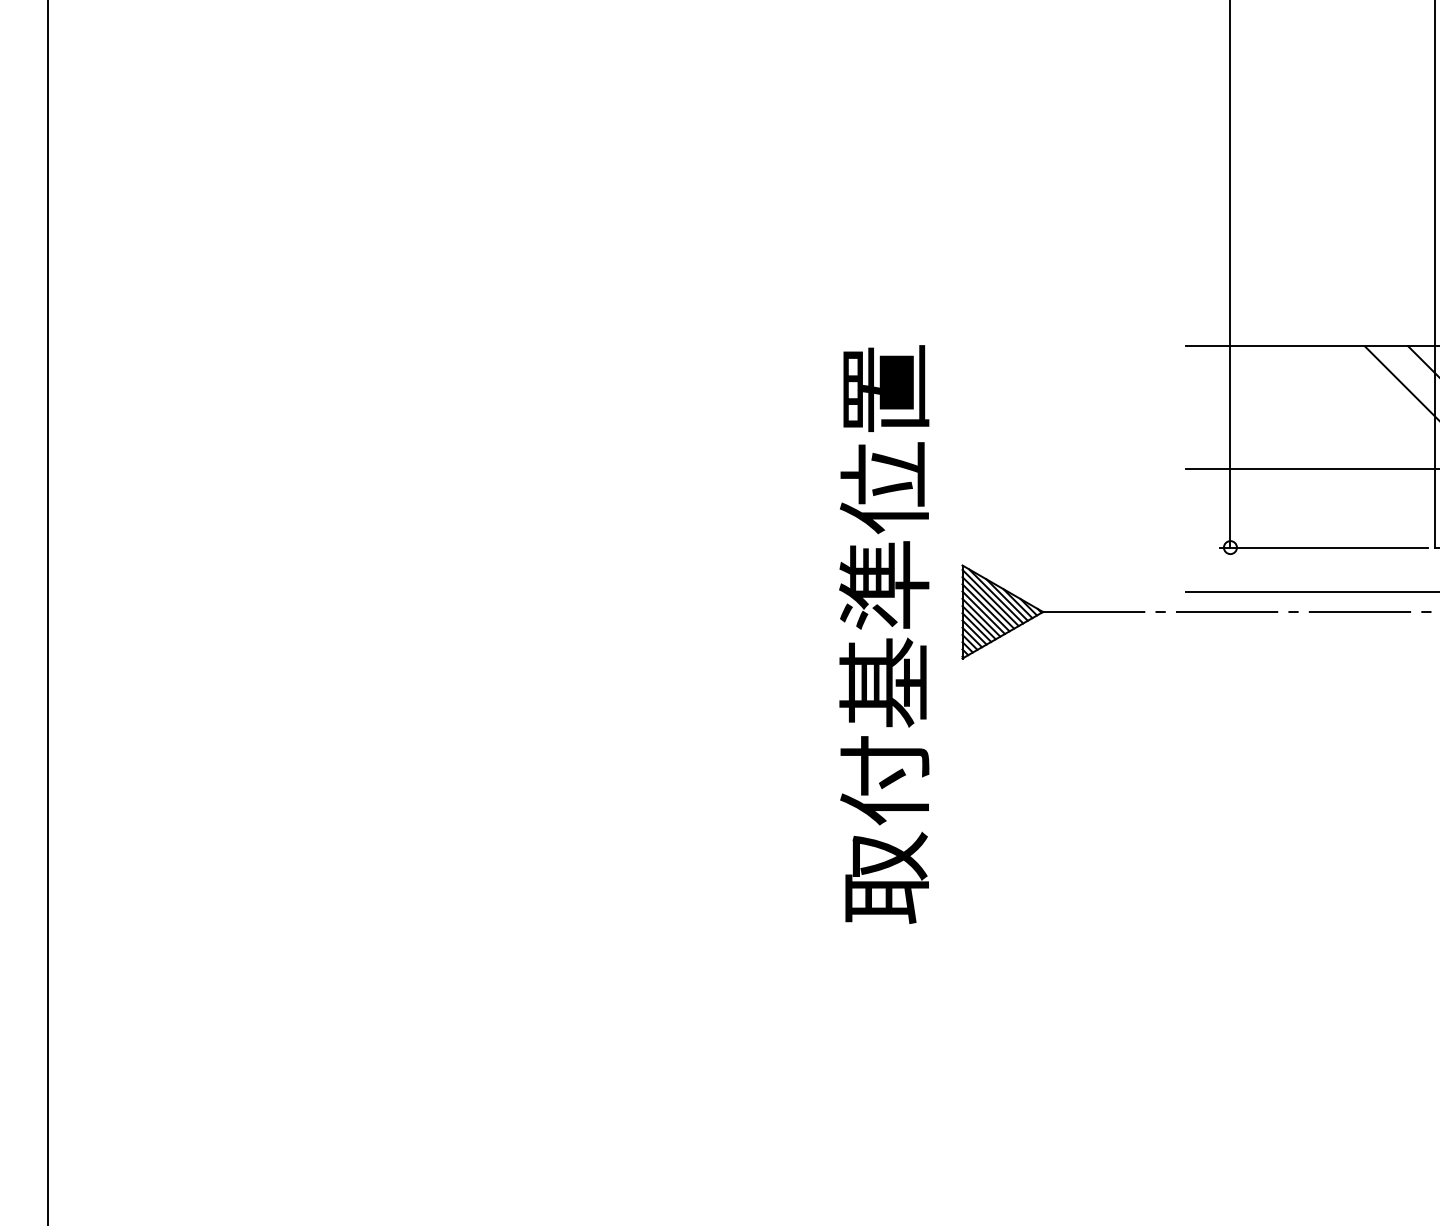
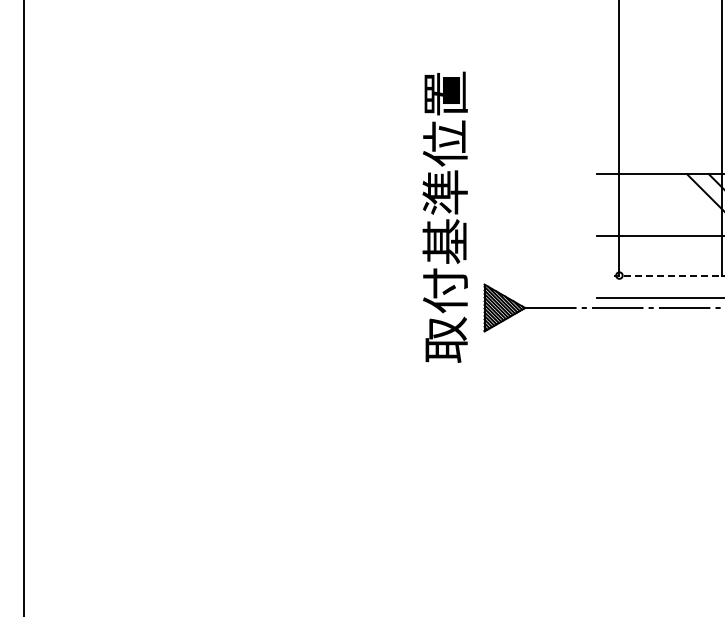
line: (1323, 547) -> (666, 275), solid -> dashed
text: (882, 632) -> (444, 216), moved

